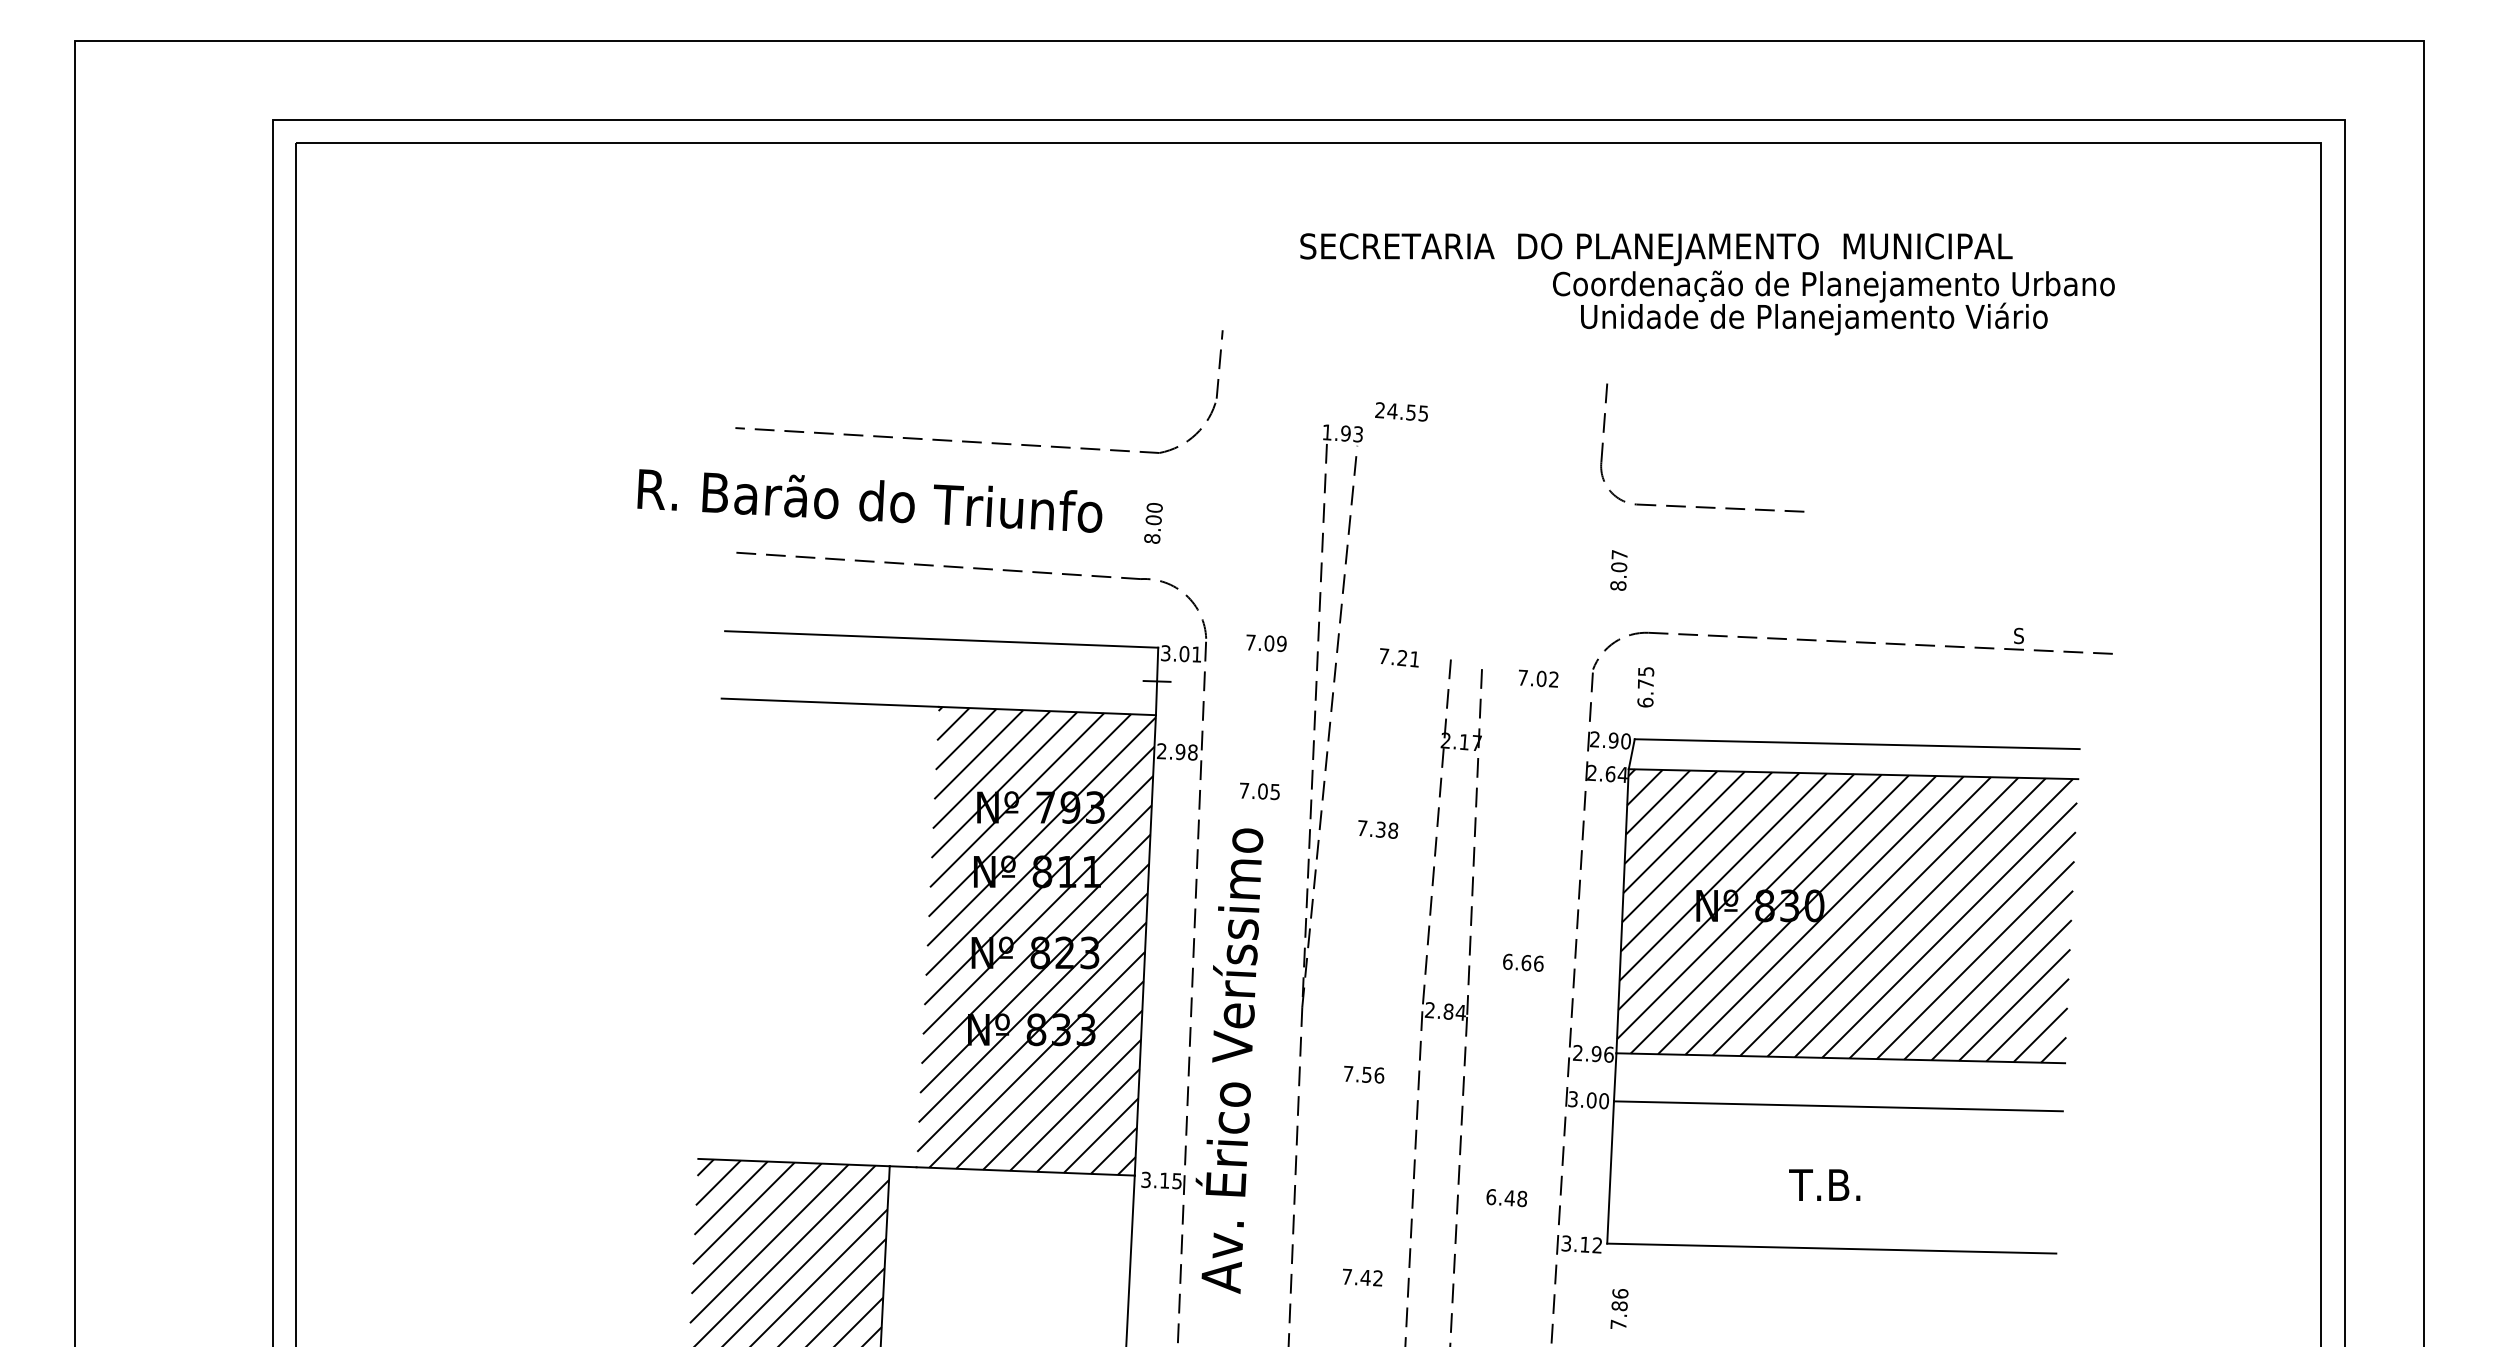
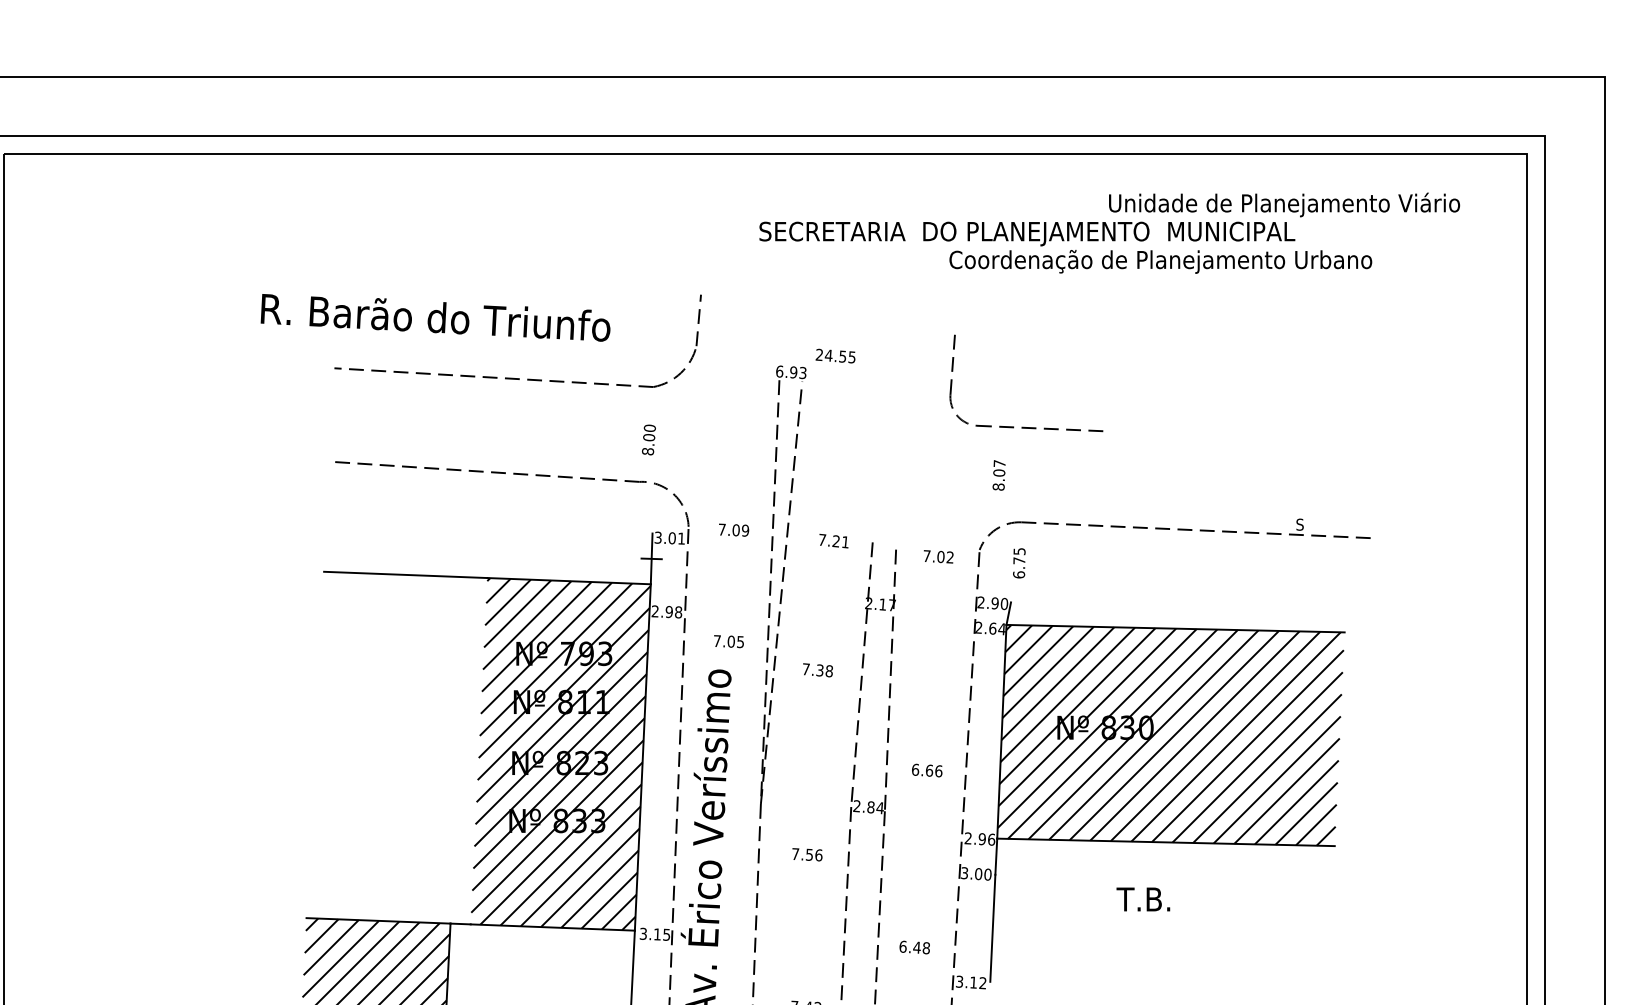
text: (1814, 318) -> (1284, 204), moved
text: (1327, 432) -> (779, 371), 1.93 -> 6.93
text: (869, 500) -> (435, 317), moved
part: (1702, 506) -> (1026, 427), moved
line: (941, 639) -> (489, 527), removed
line: (1856, 744) -> (1177, 606), removed
line: (1837, 1106) -> (1163, 878), removed
text: (1824, 1184) -> (1143, 898), moved
line: (1831, 1248) -> (1159, 985), removed

